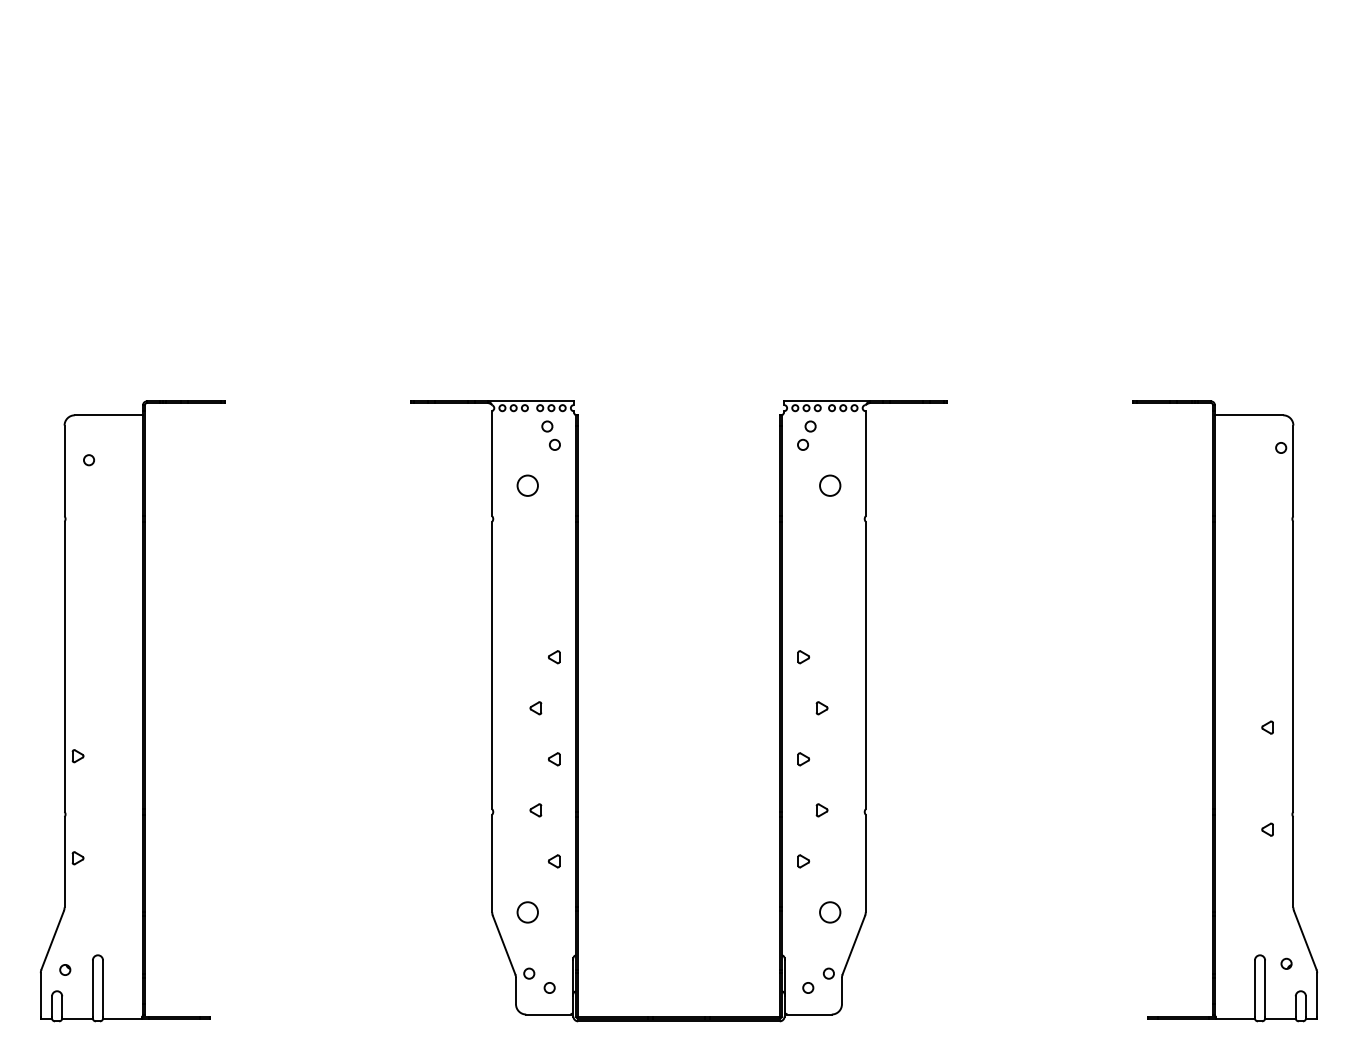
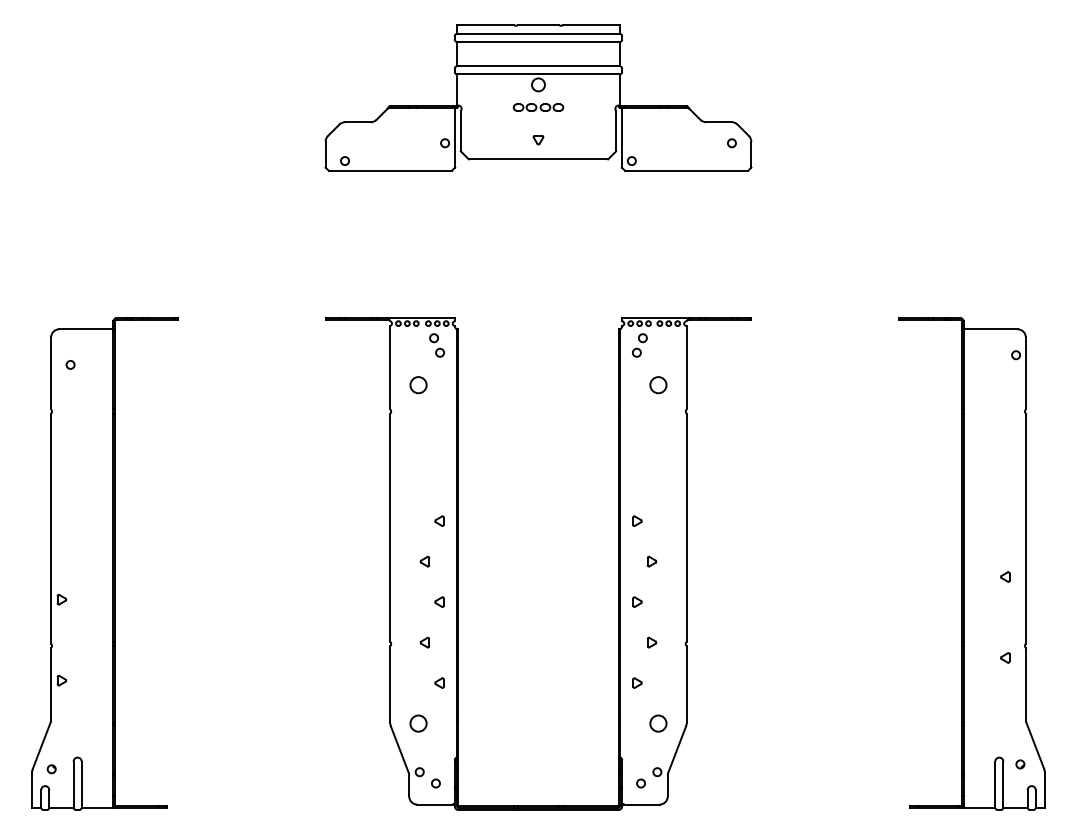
part: (679, 123) -> (538, 97), added

